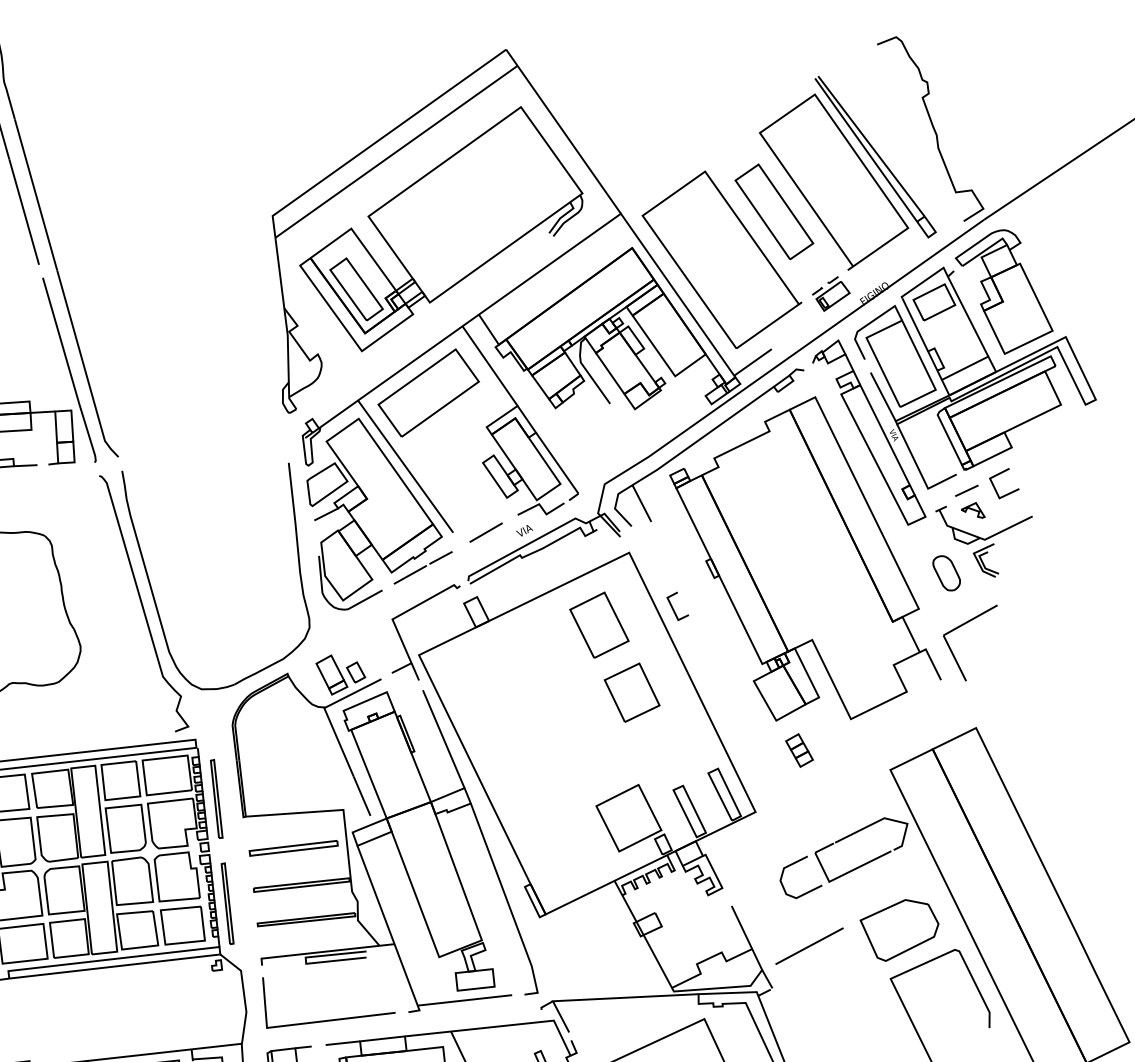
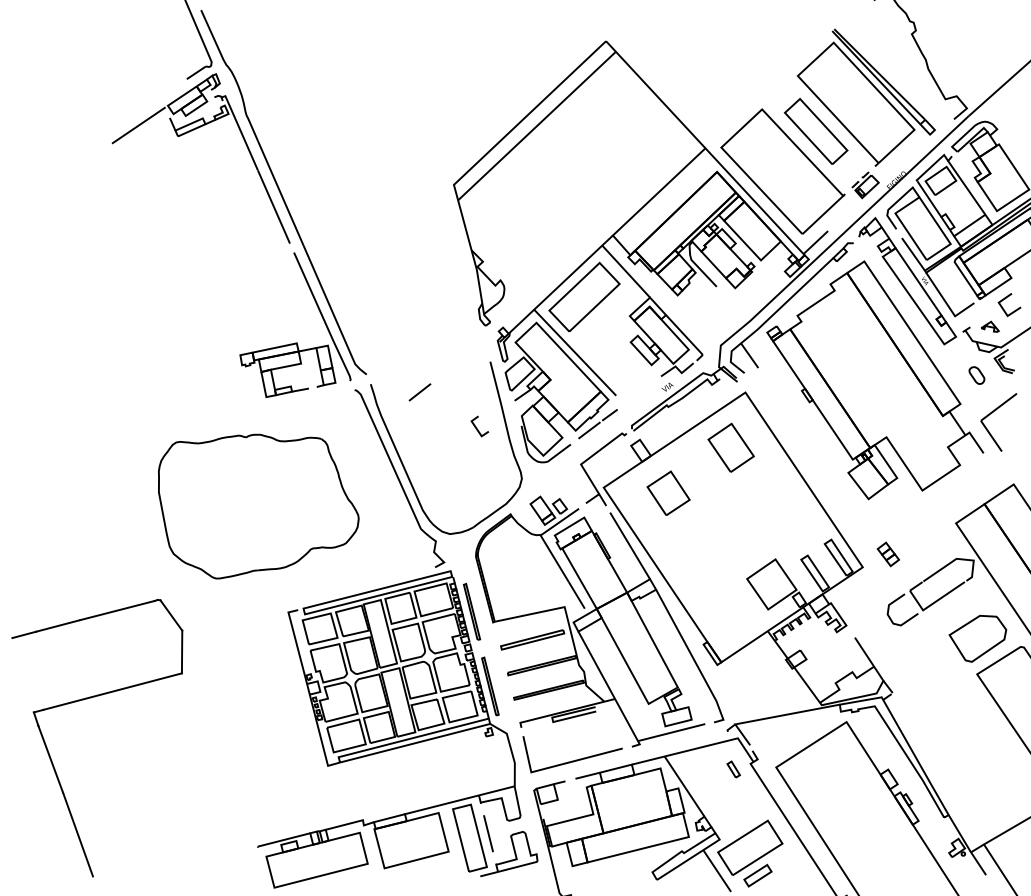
part: (441, 229) -> (577, 177), removed
line: (967, 490) -> (983, 313), removed
line: (485, 532) -> (419, 392), moved
part: (946, 573) -> (976, 375), size x0.7
line: (674, 608) -> (477, 428), moved
part: (632, 691) -> (668, 492), moved
part: (798, 750) -> (887, 554), moved
line: (809, 945) -> (915, 658), removed

